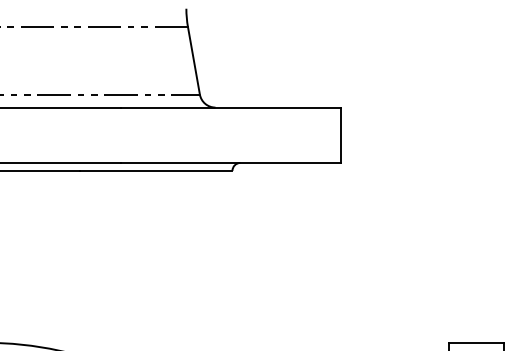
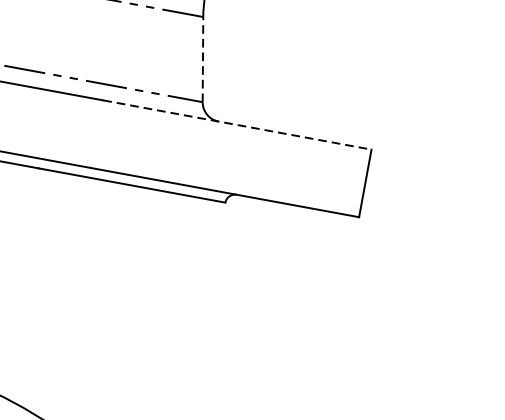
line: (193, 60) -> (202, 59), solid -> dashed
line: (230, 107) -> (237, 124), solid -> dashed

